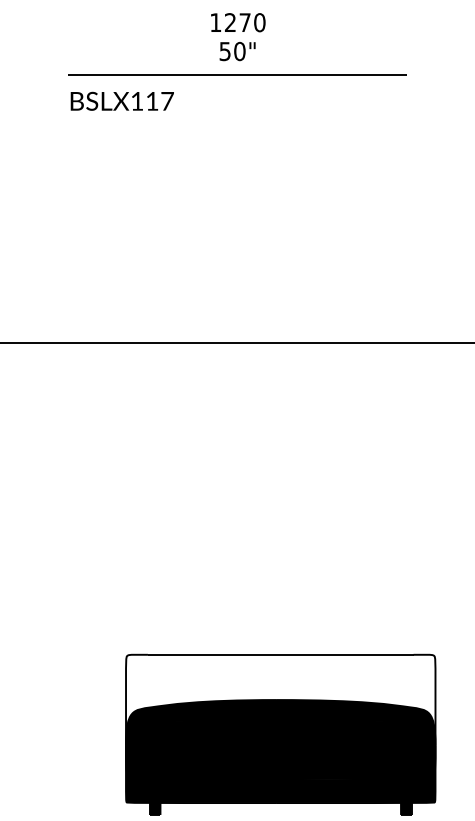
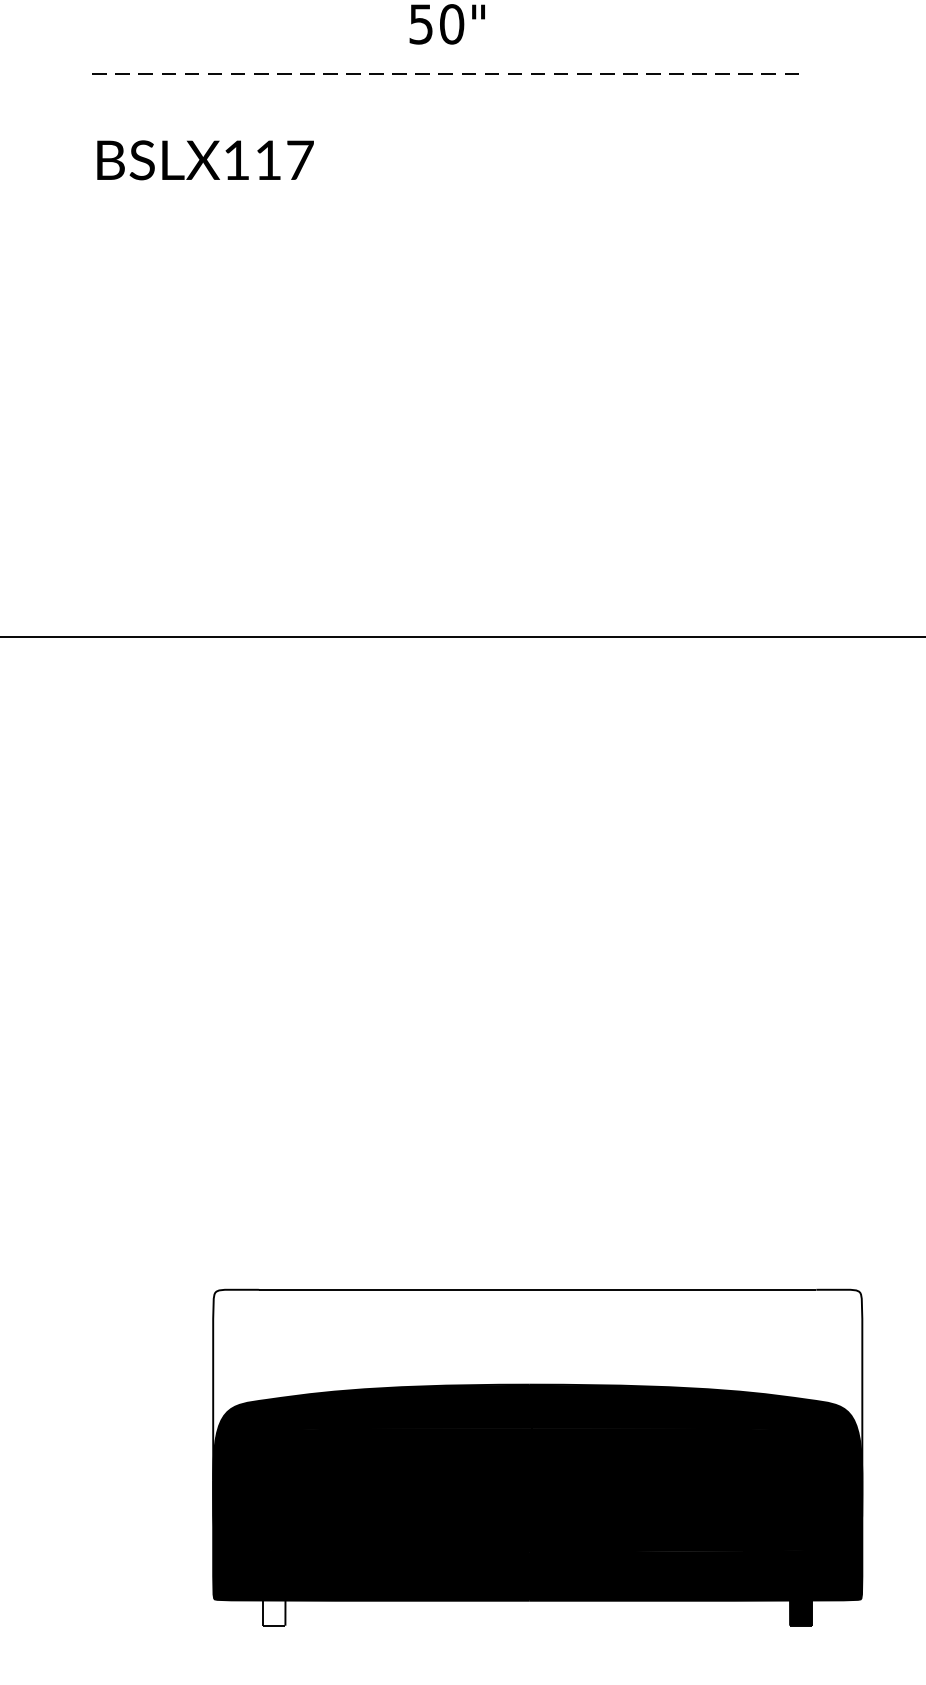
line: (238, 75) -> (449, 74), solid -> dashed
text: (121, 100) -> (203, 158), moved
fill: (154, 808) -> (272, 1612), removed

